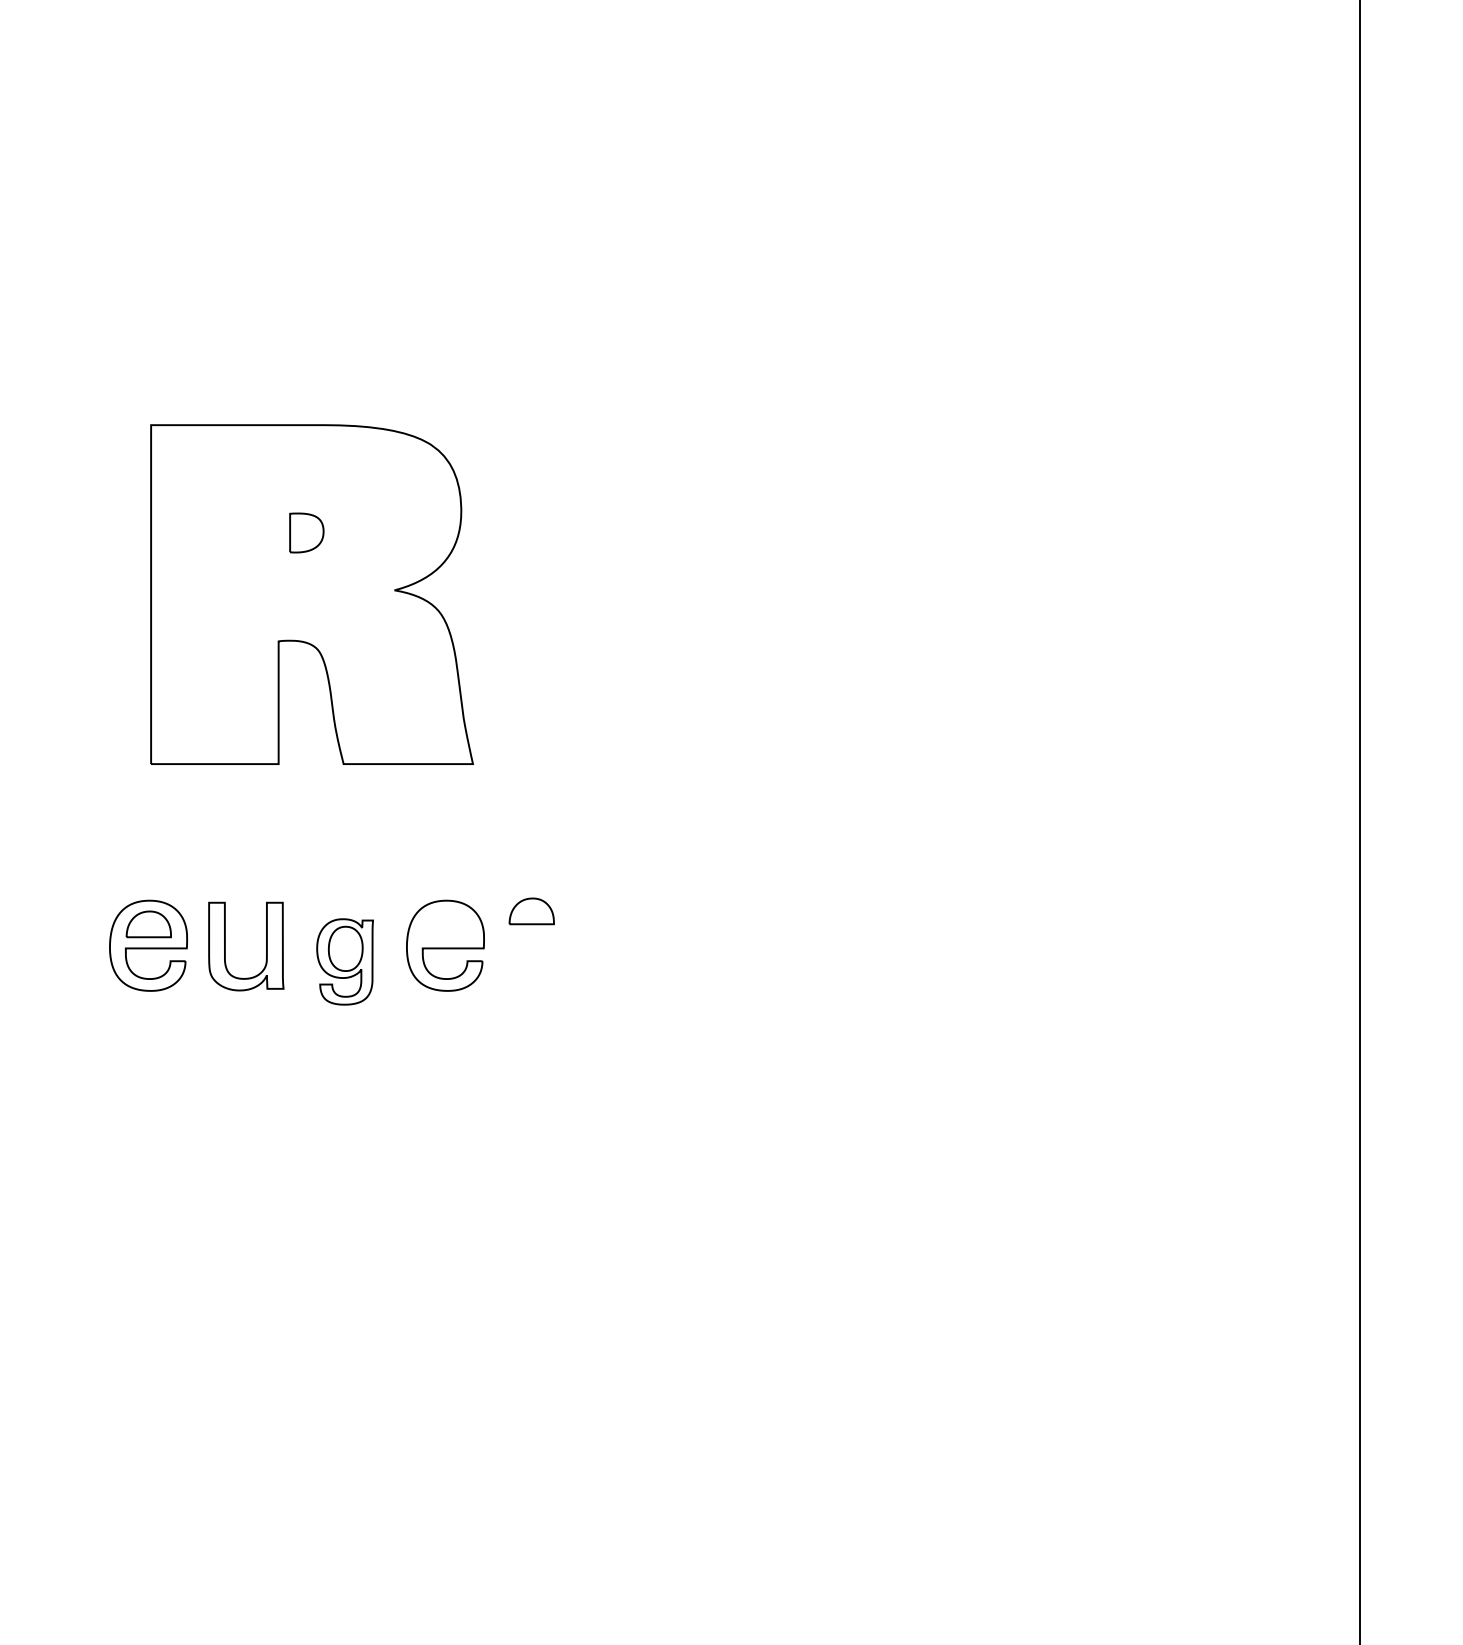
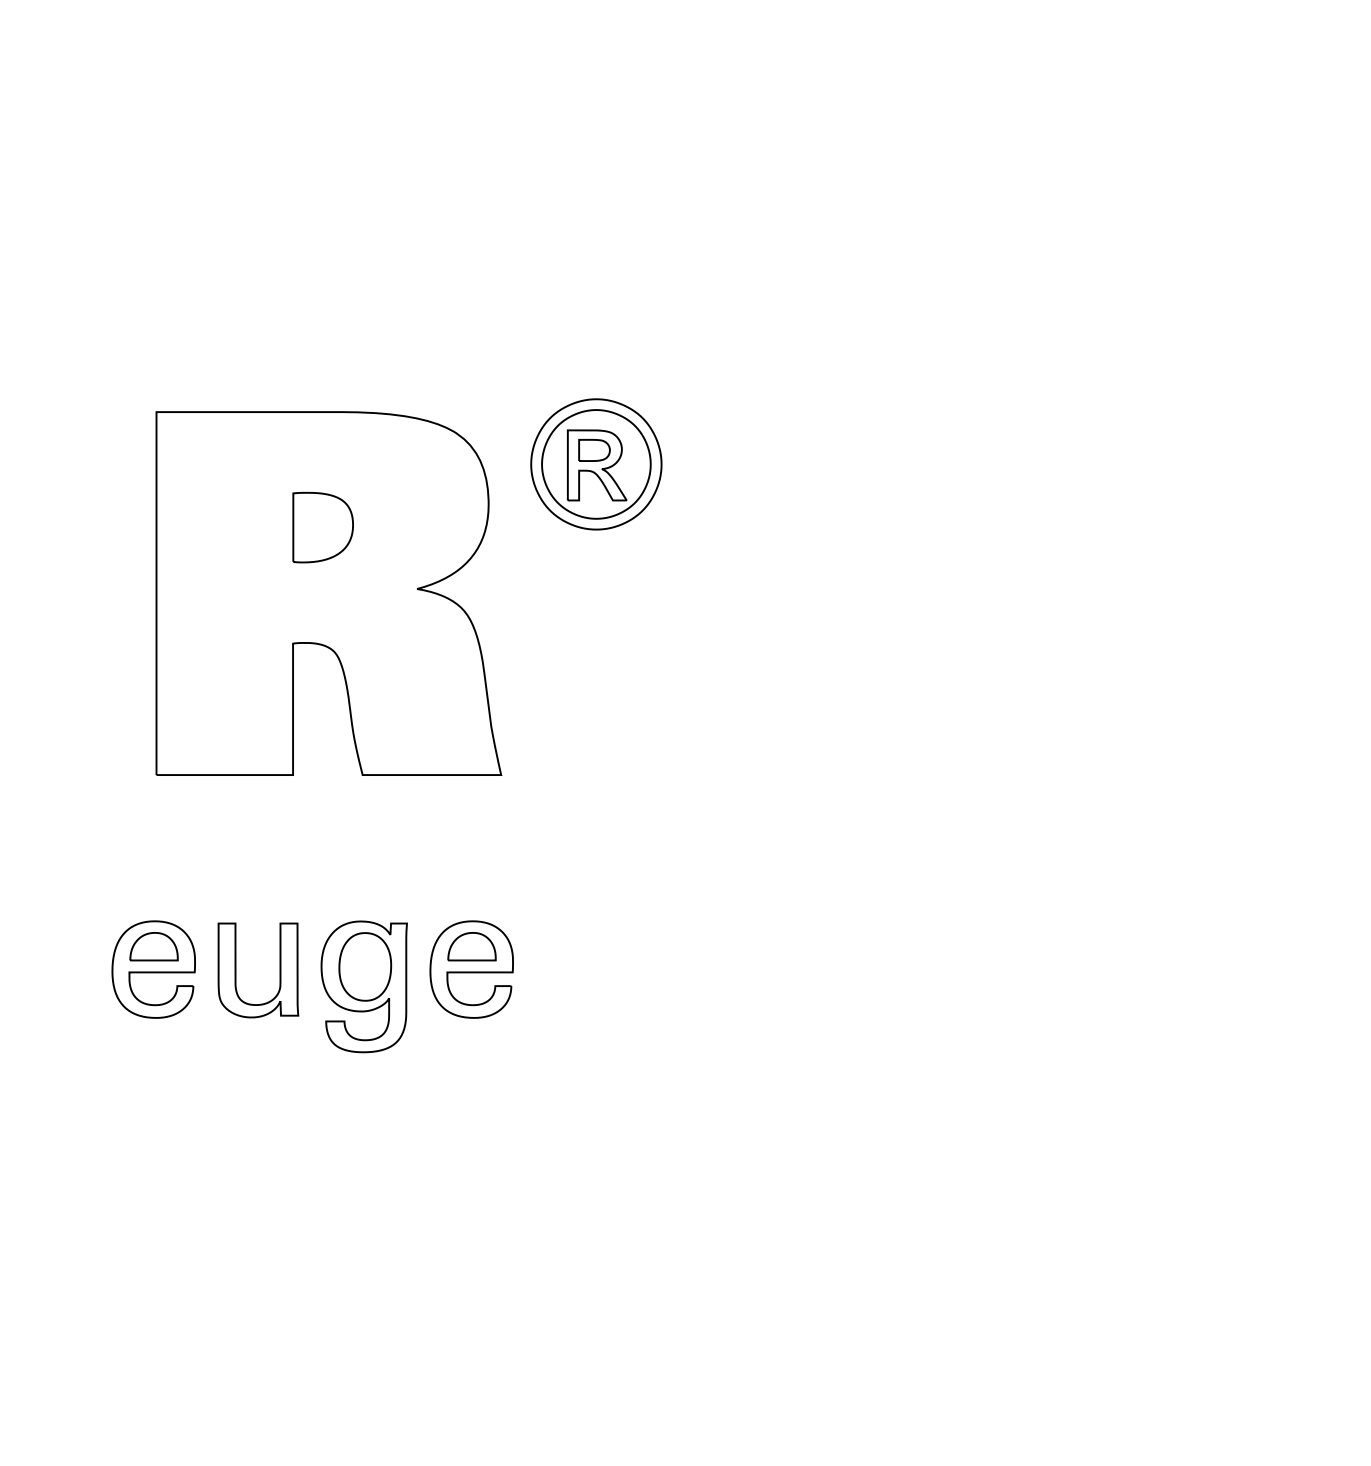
part: (561, 473) -> (595, 463), added
part: (306, 532) -> (322, 527), size x1.67
part: (531, 911) -> (471, 946), moved
part: (344, 961) -> (363, 986), size x1.43

